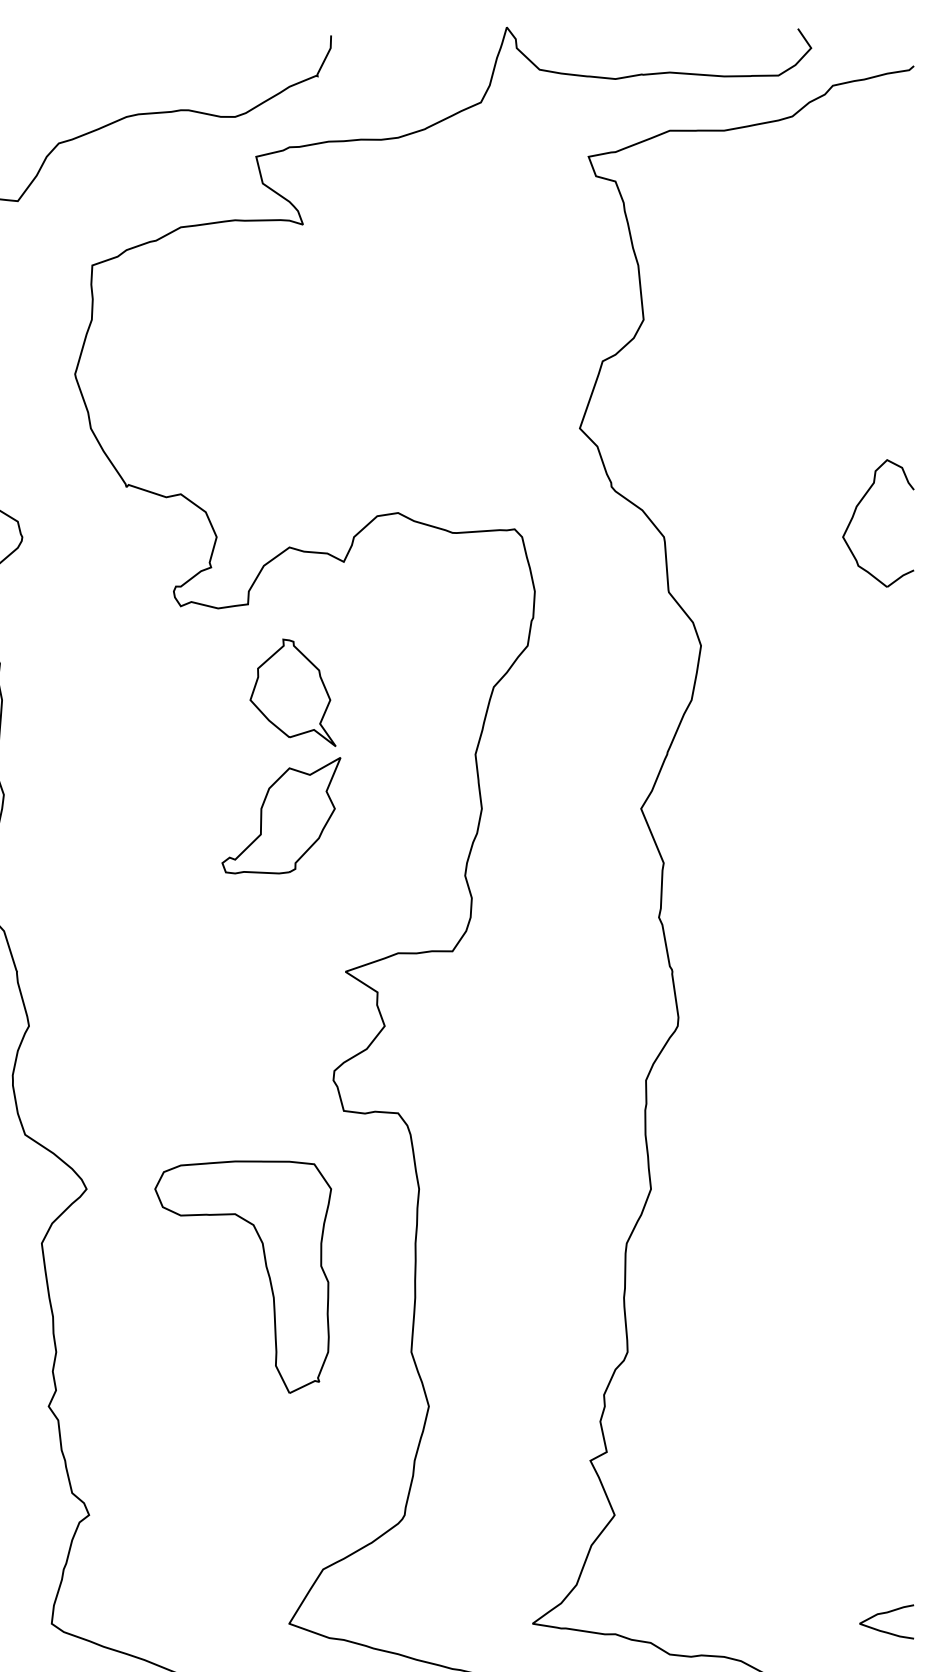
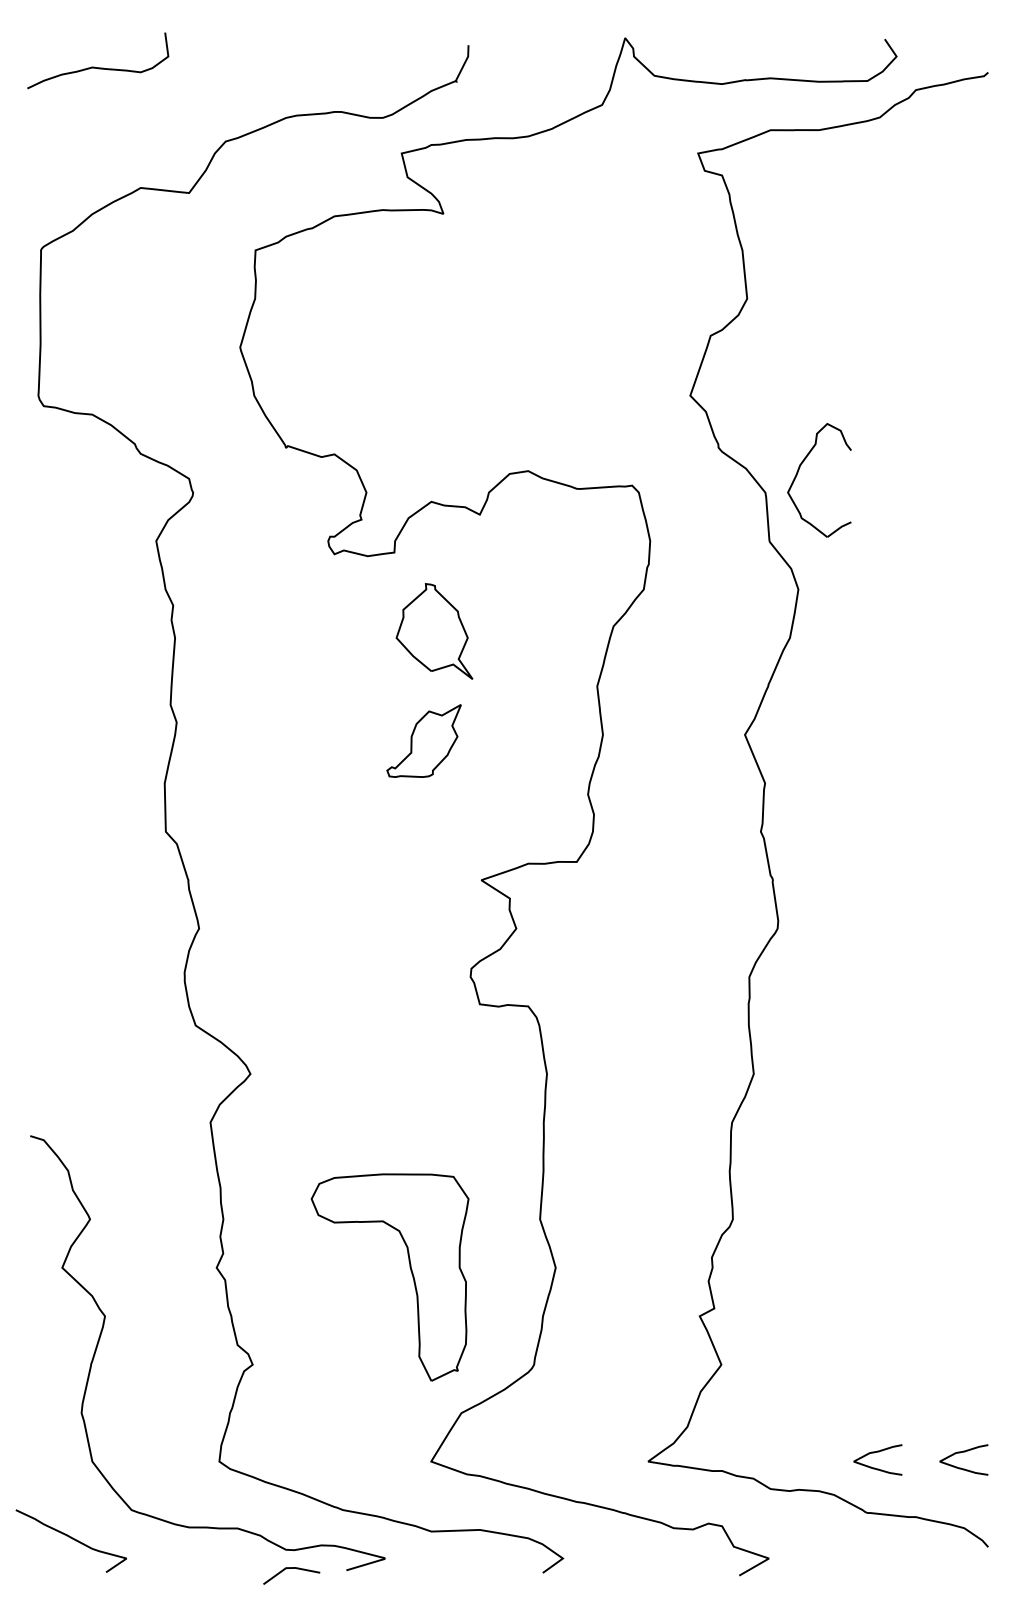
part: (854, 515) -> (798, 473), moved
part: (280, 815) -> (423, 740), size x0.7
part: (266, 1270) -> (410, 1271), moved
curve: (786, 1614) -> (874, 1453), added

